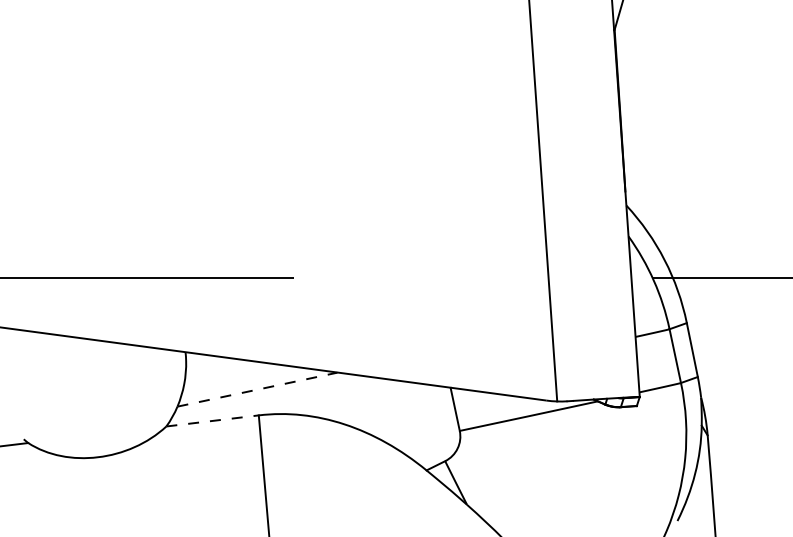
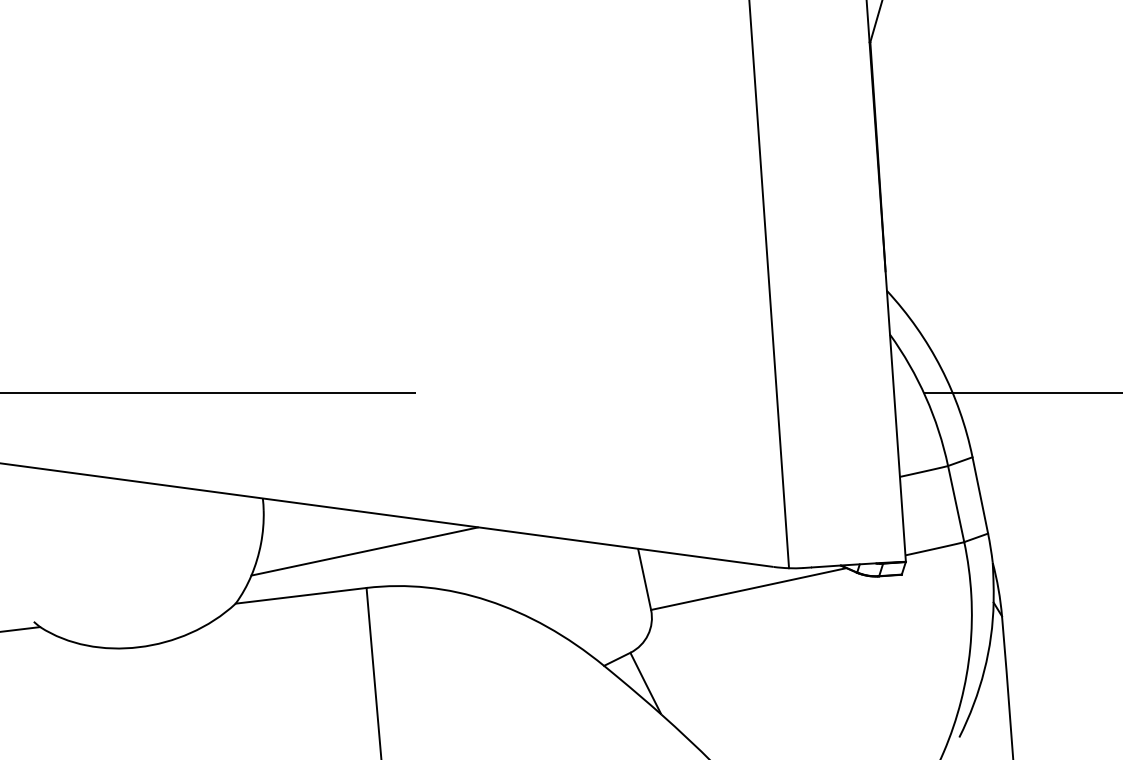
line: (257, 389) -> (364, 551), dashed -> solid
line: (212, 420) -> (301, 595), dashed -> solid

